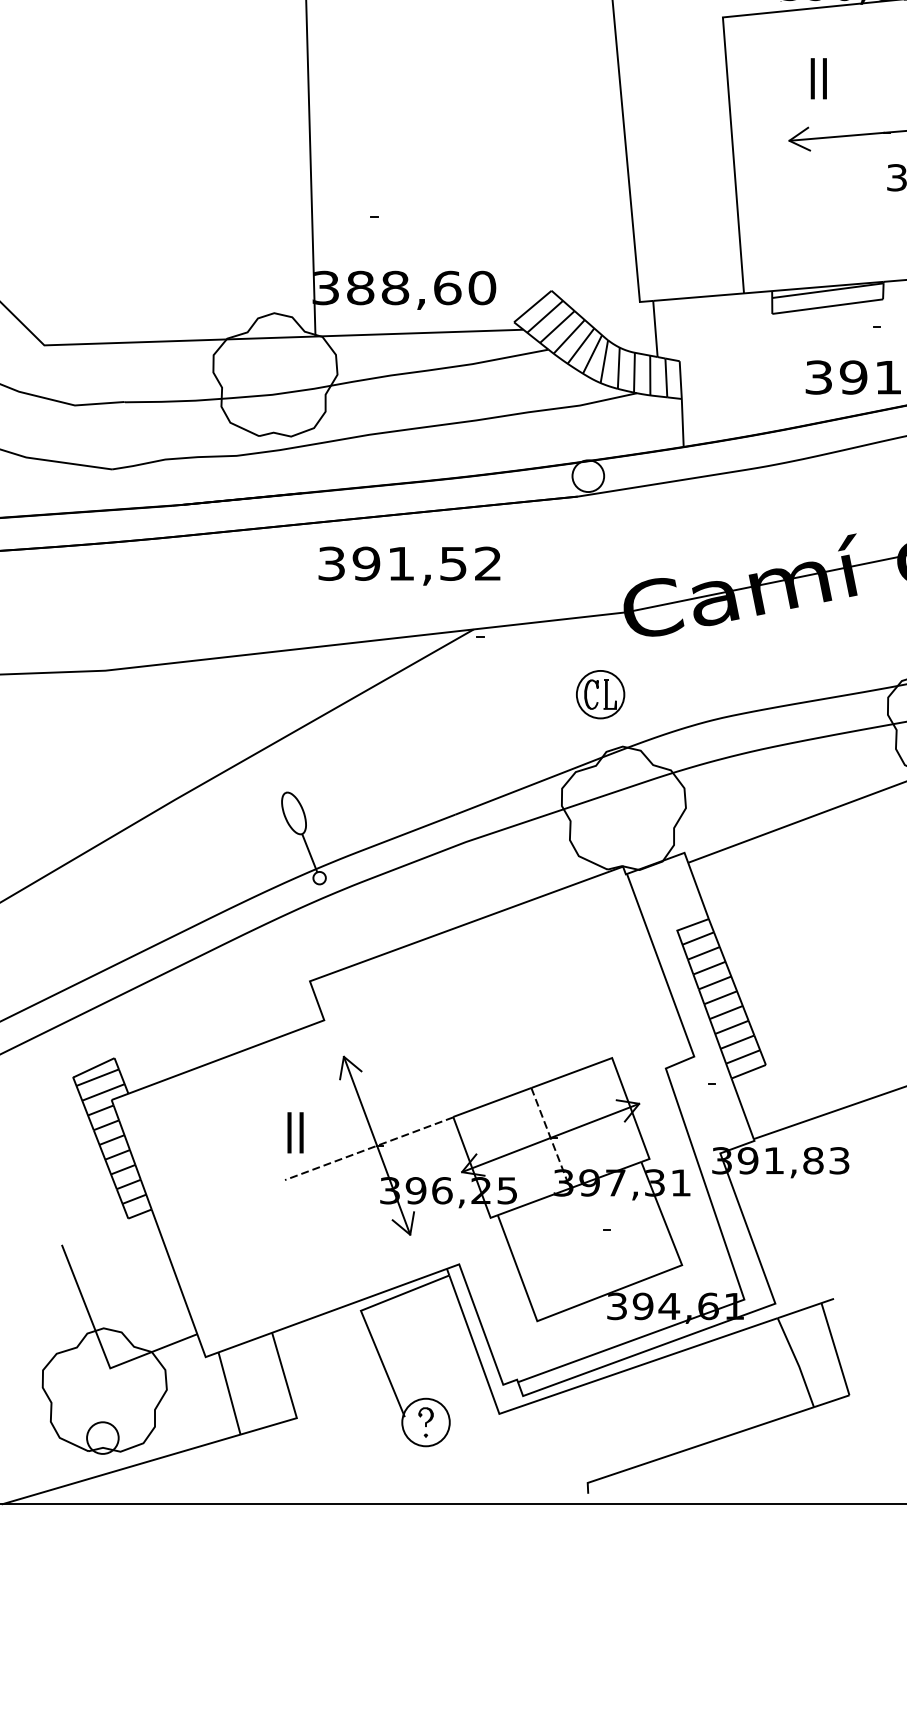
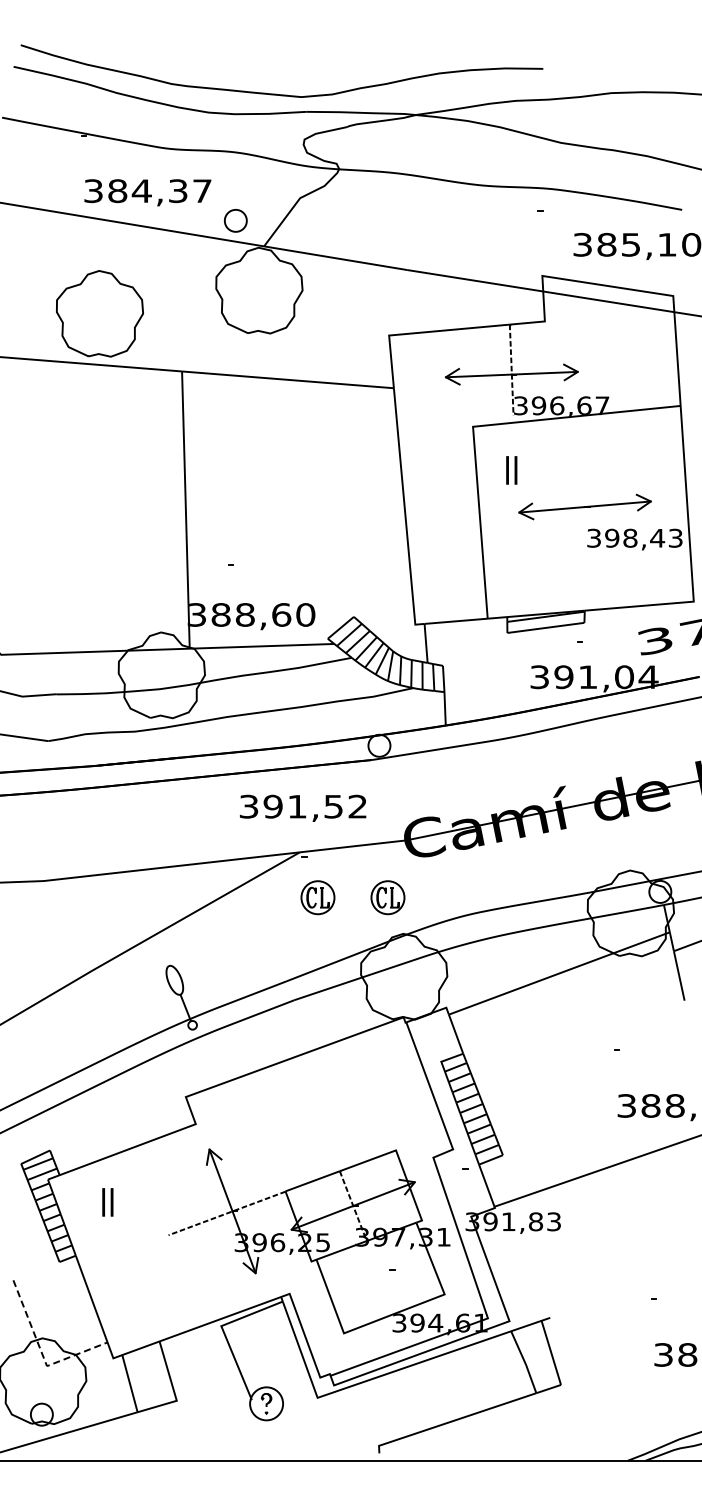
text: (818, 78) -> (511, 470), moved
text: (410, 564) -> (303, 807), moved
part: (499, 694) -> (317, 897), added
text: (295, 1132) -> (107, 1202), moved
line: (103, 1351) -> (42, 1354), solid -> dashed

